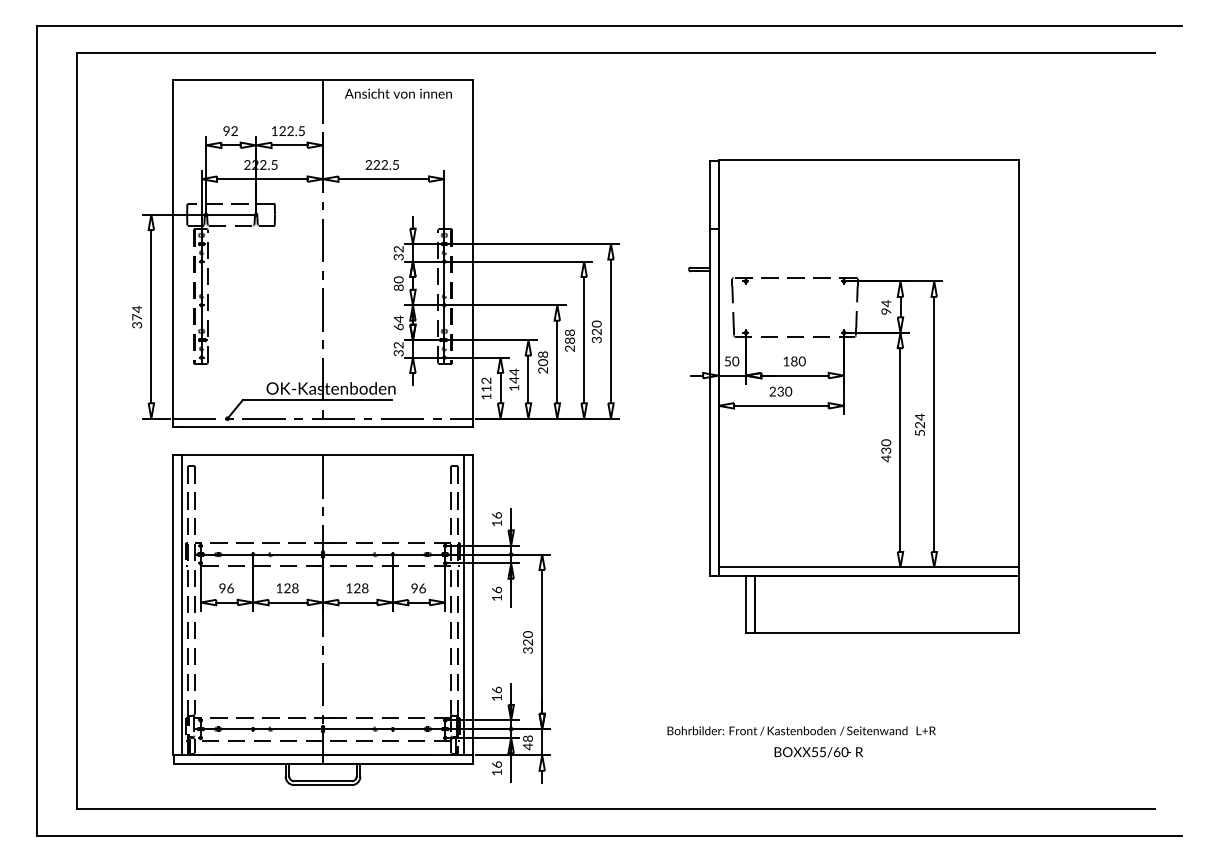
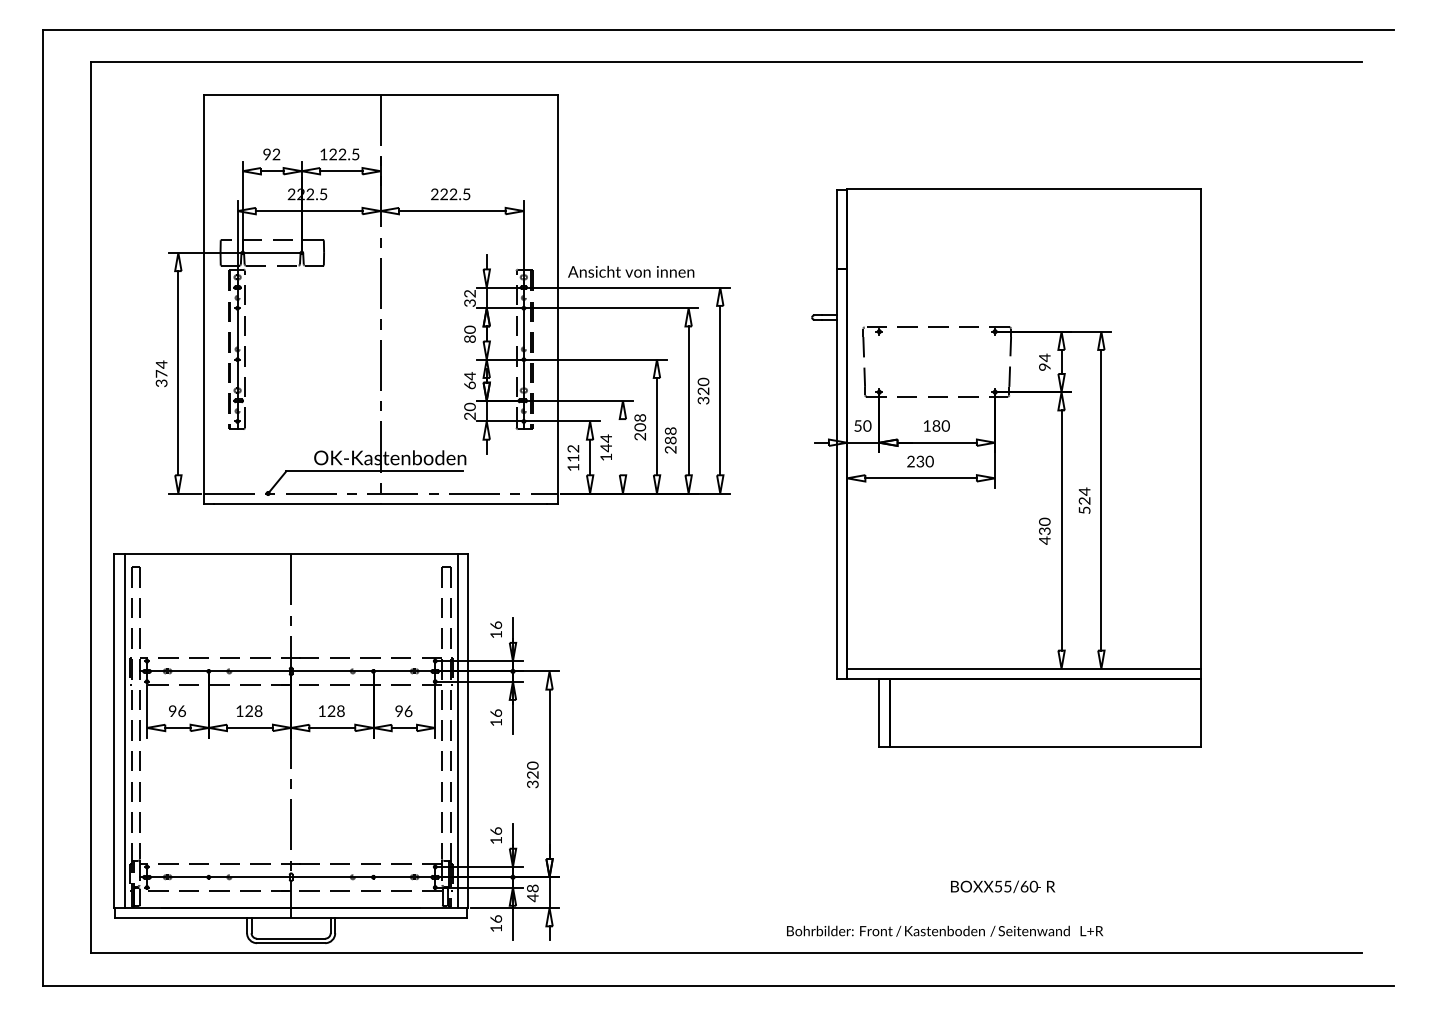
text: (398, 93) -> (631, 271), moved
text: (569, 340) -> (670, 440), moved
text: (399, 348) -> (470, 410), 32 -> 20
line: (528, 379) -> (623, 447), removed
part: (361, 619) -> (336, 747), moved
text: (801, 730) -> (944, 930), moved
text: (818, 752) -> (1002, 887), moved

